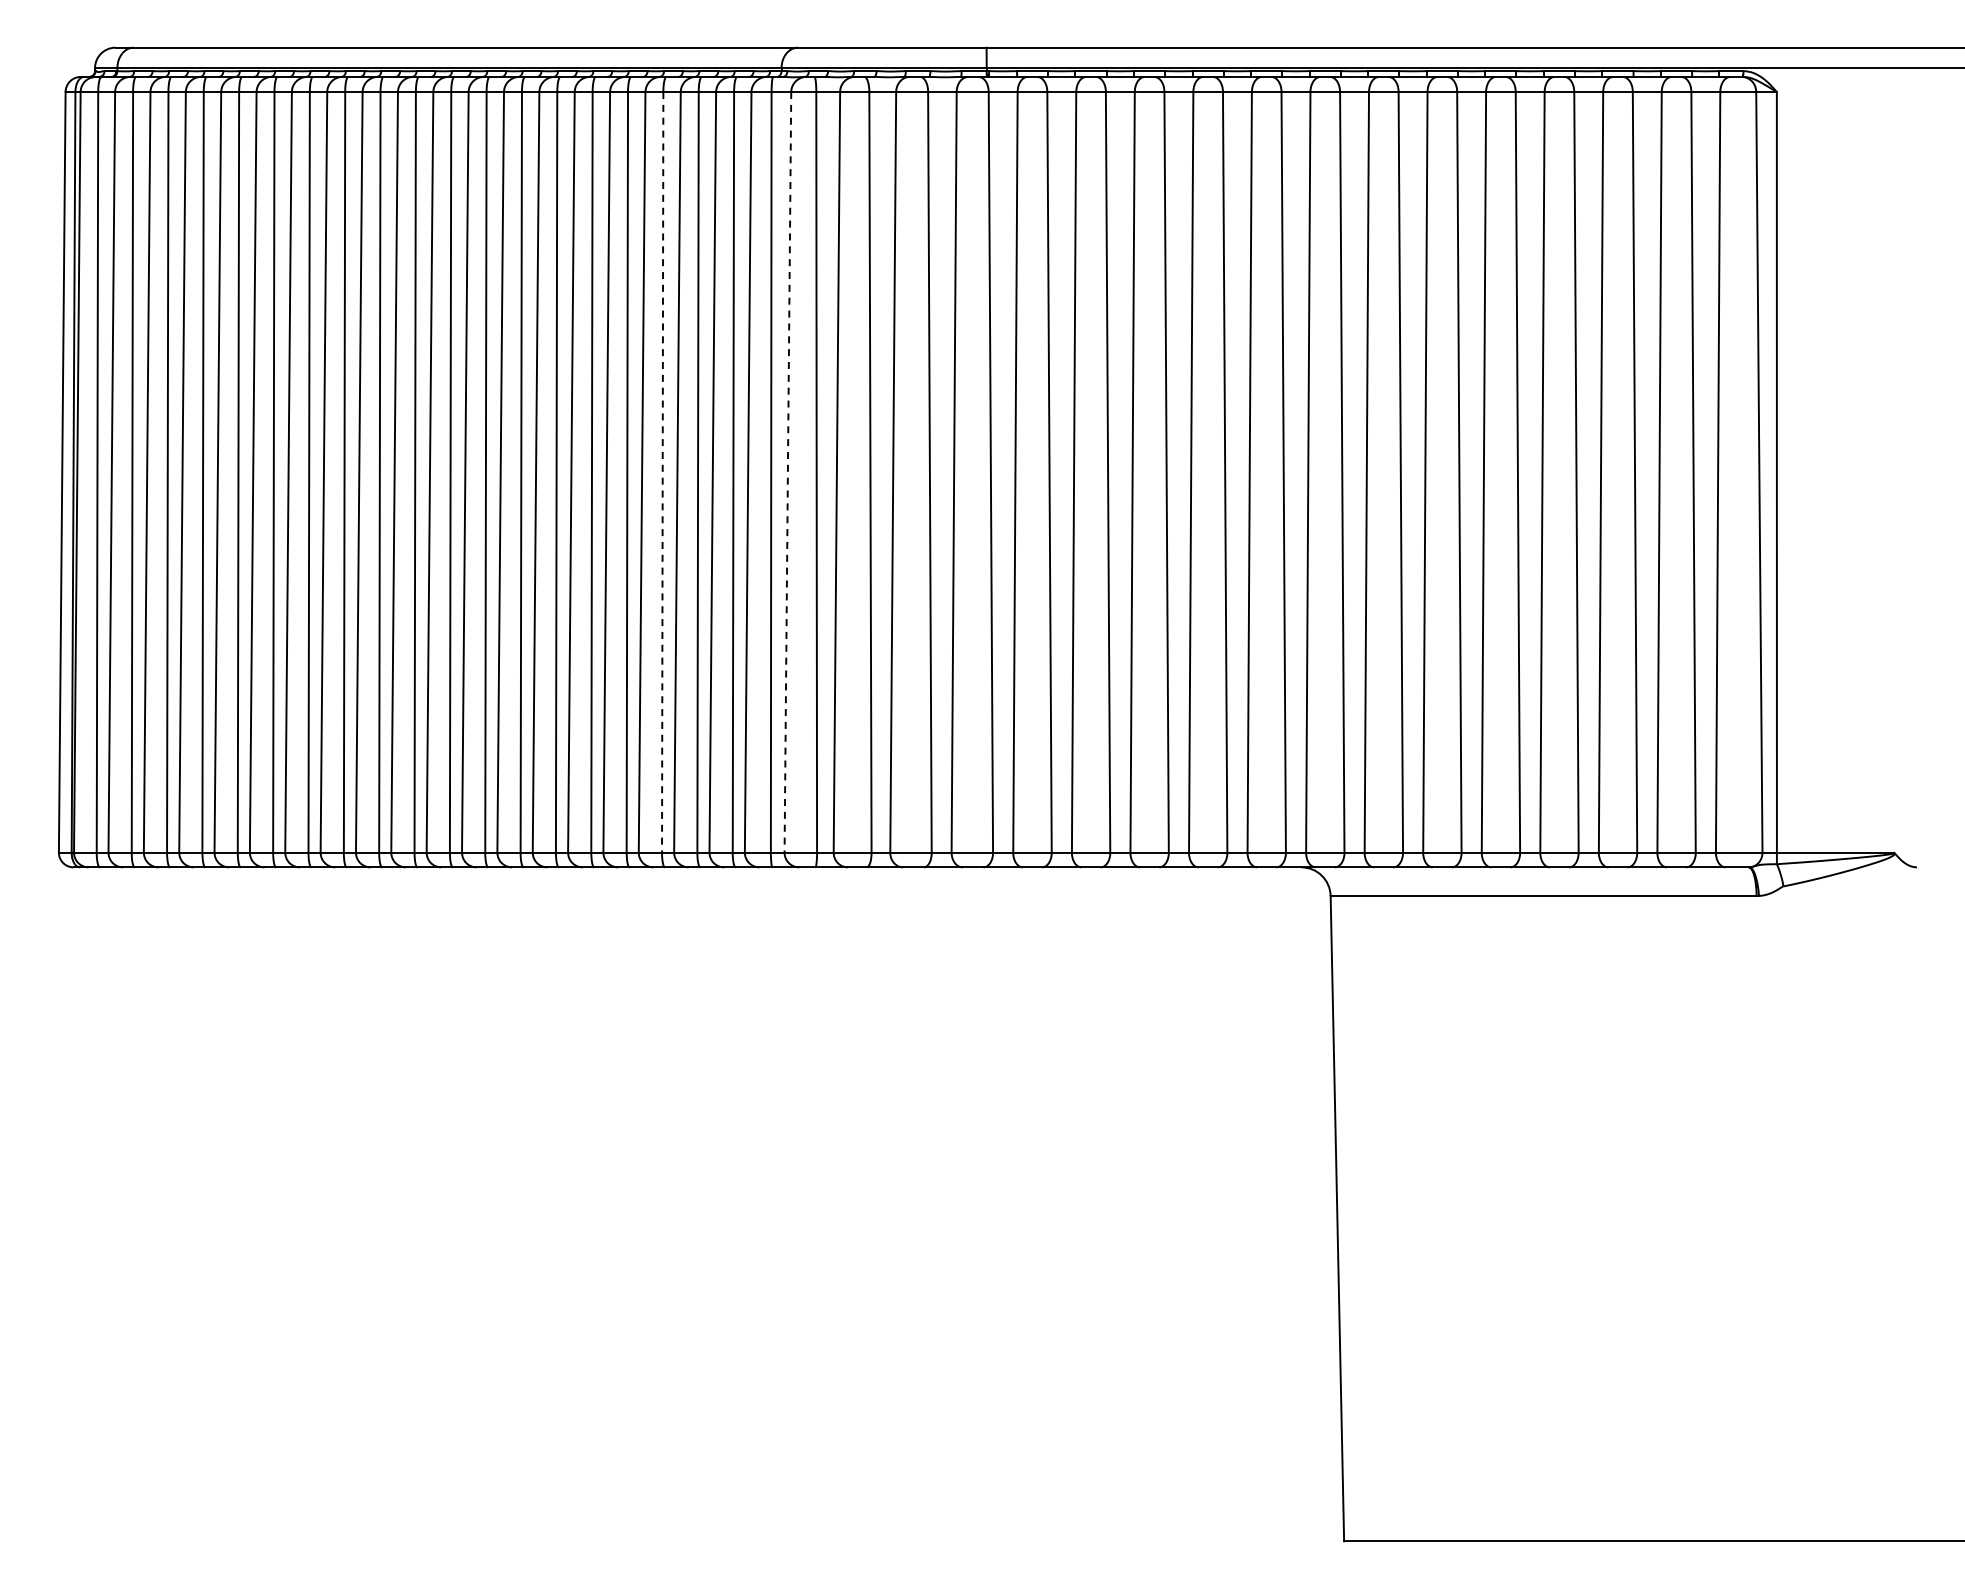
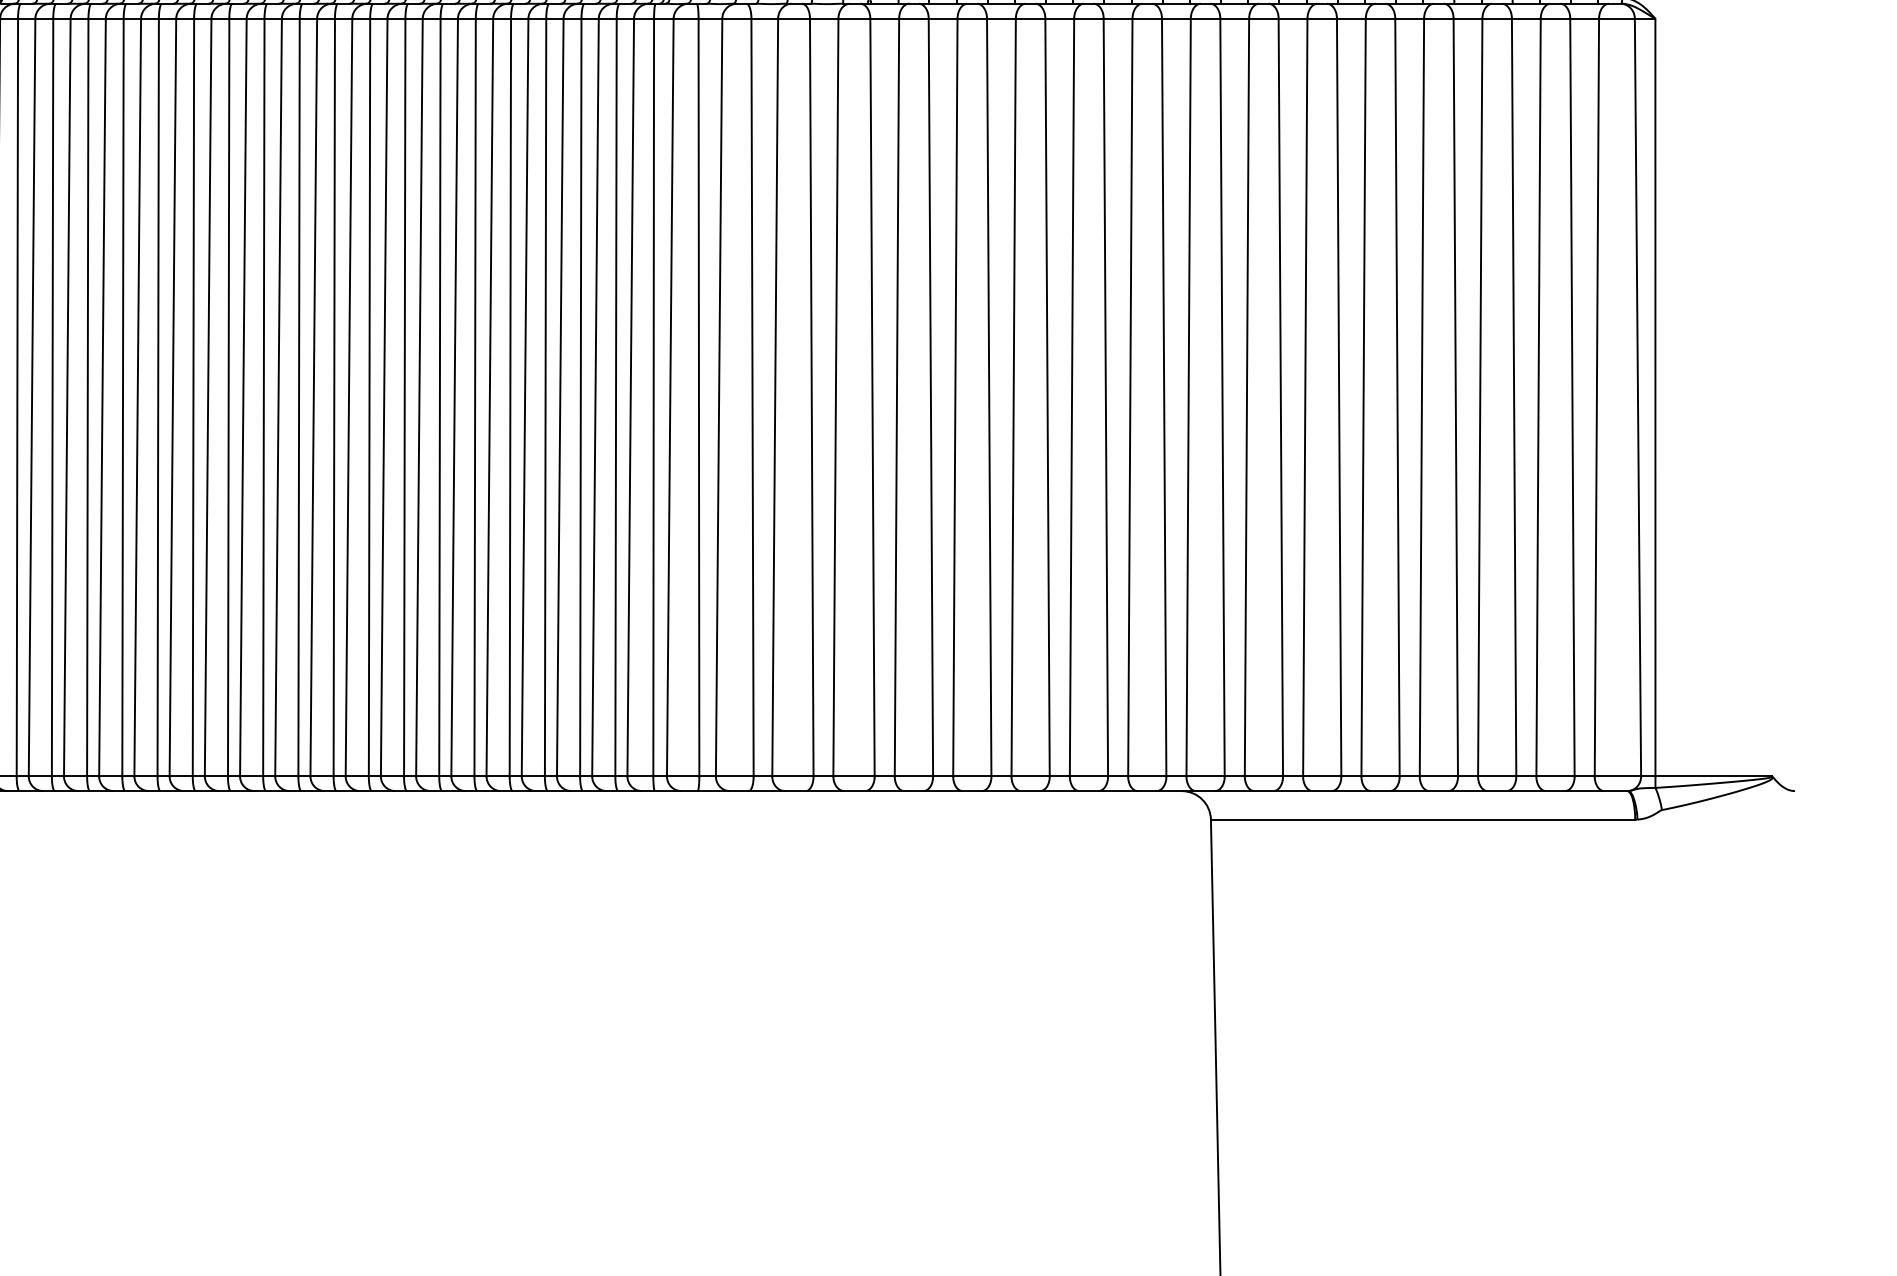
line: (662, 472) -> (545, 397), dashed -> solid
line: (787, 472) -> (669, 397), dashed -> solid

